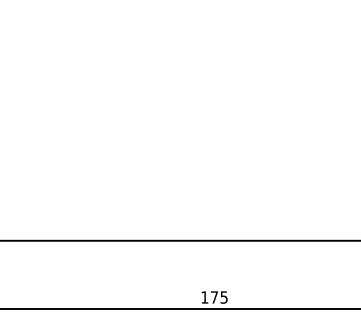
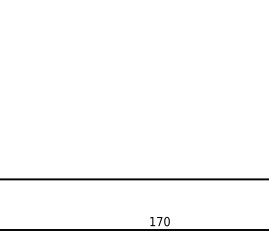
text: (223, 297) -> (166, 221), 175 -> 170

